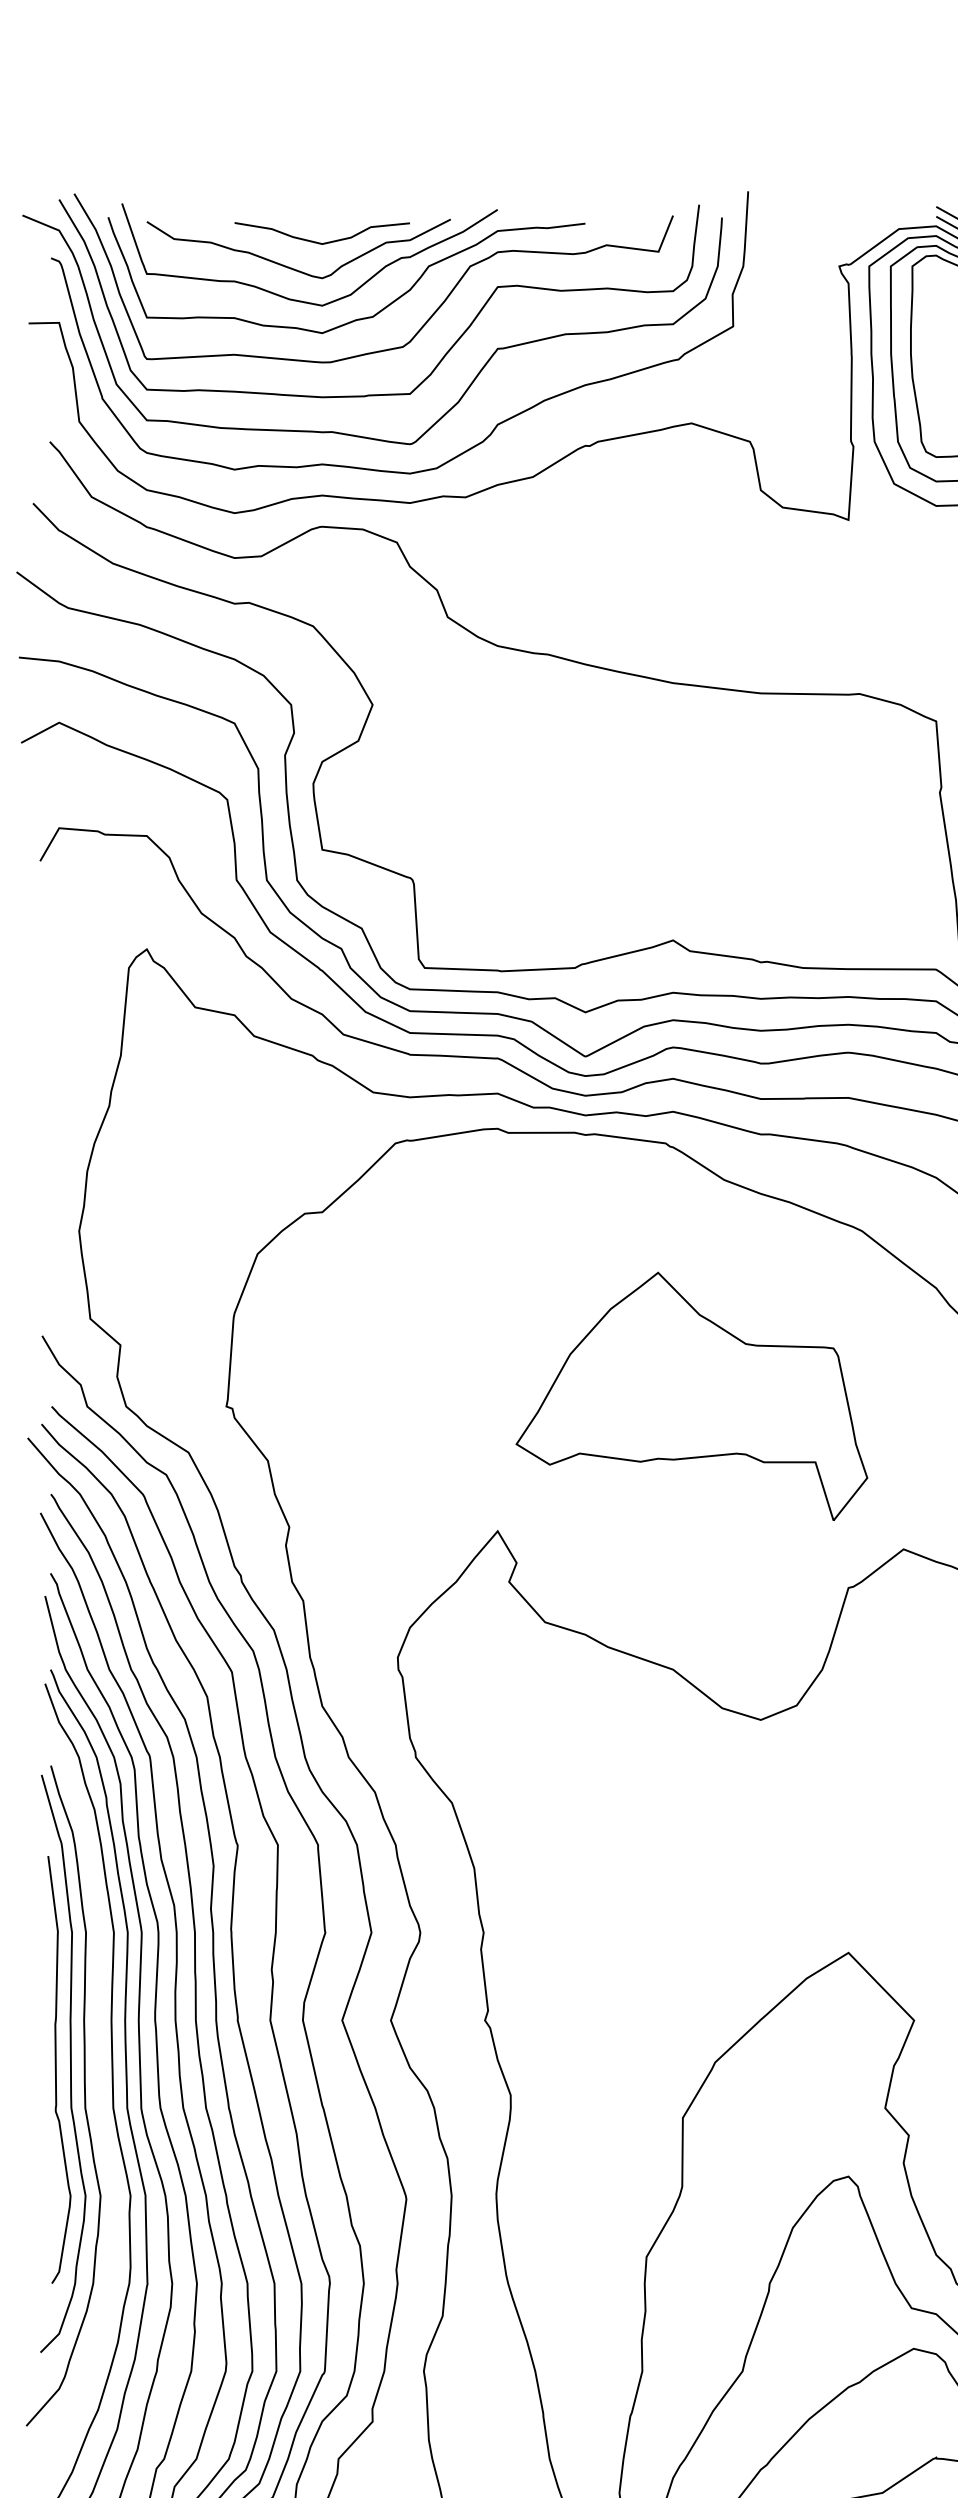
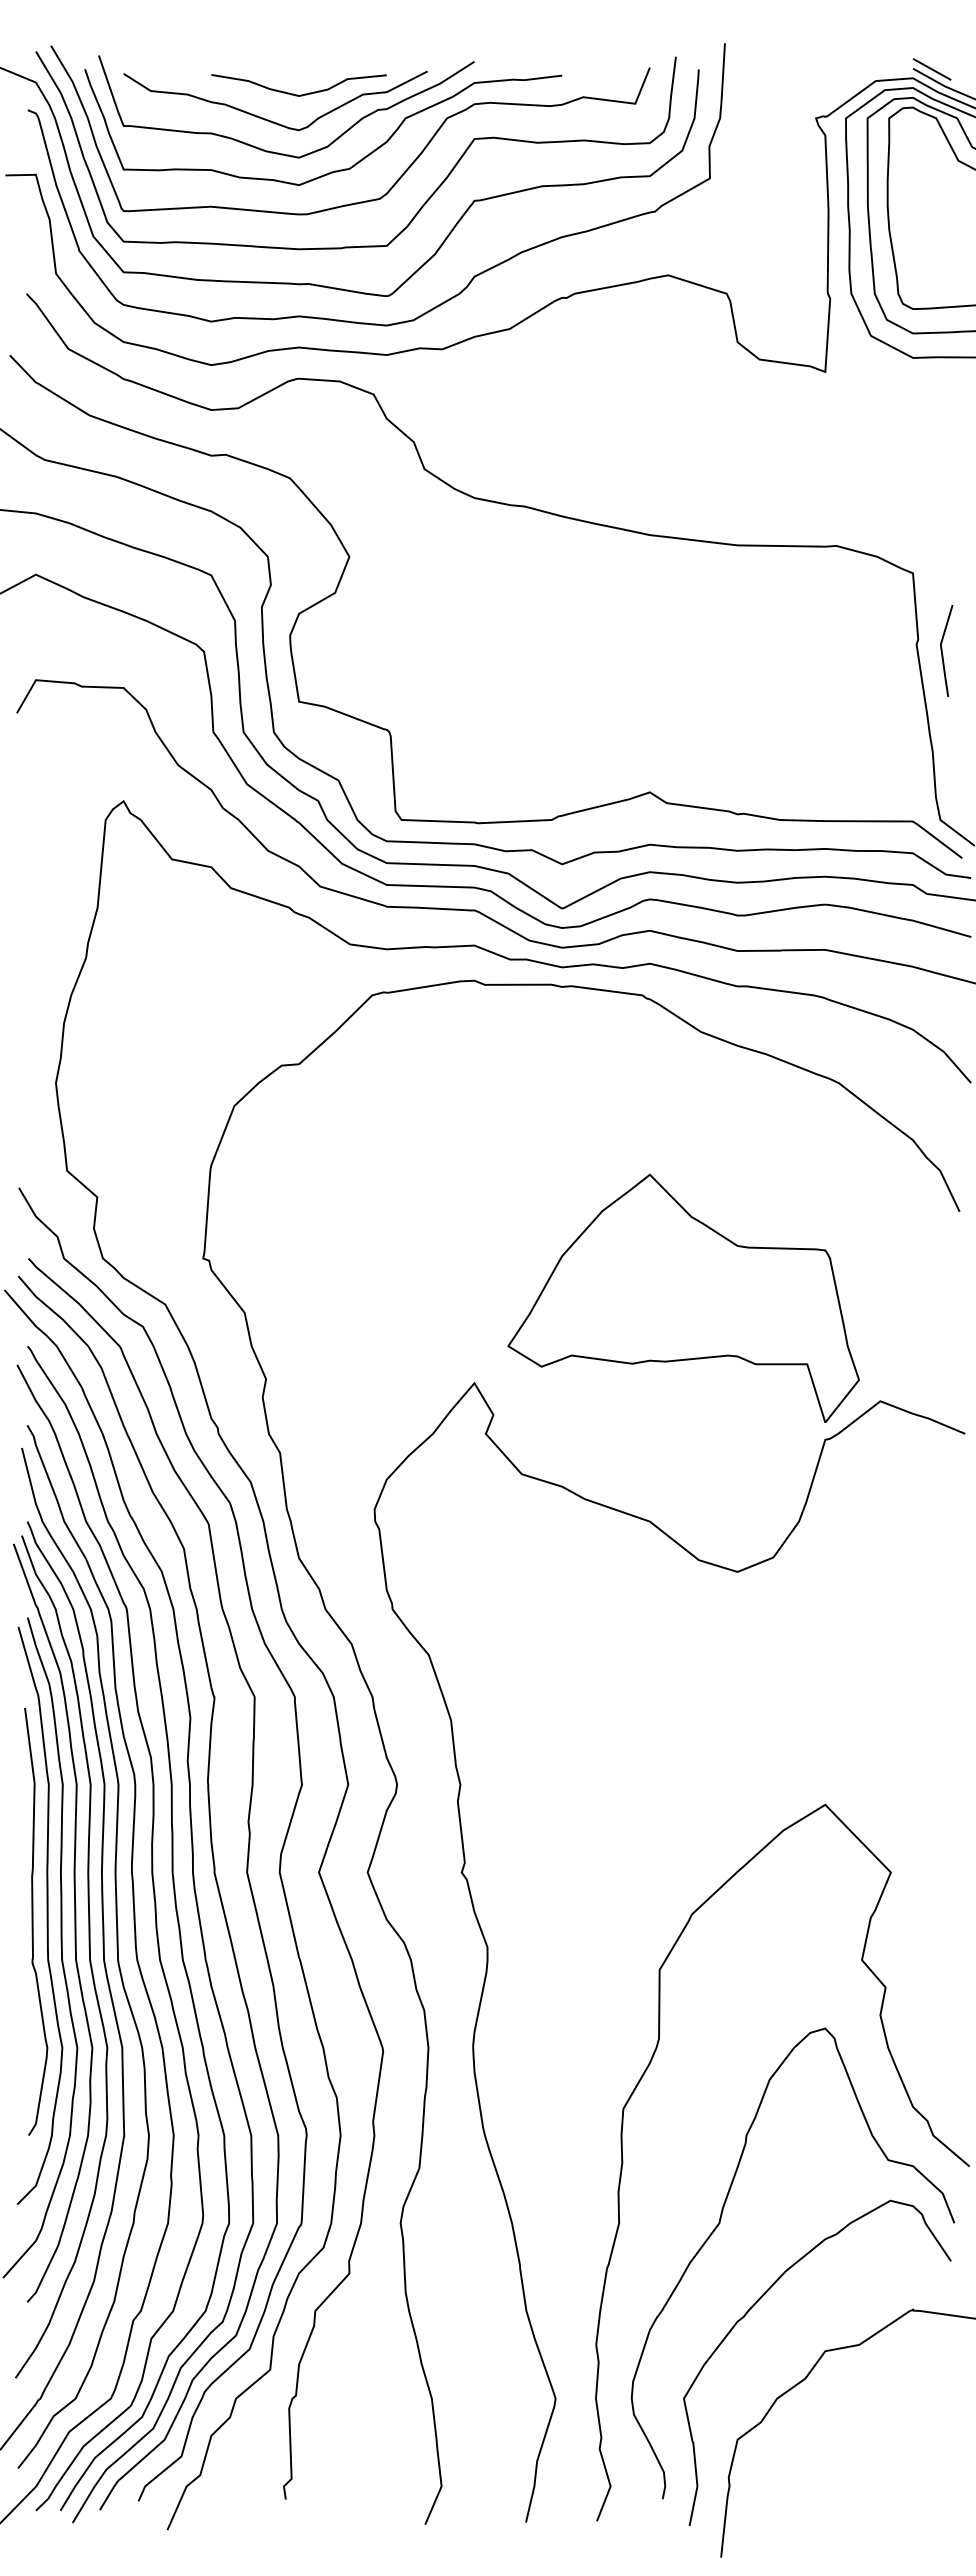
part: (691, 1395) -> (683, 1297), moved
curve: (97, 2070) -> (74, 1922), added

